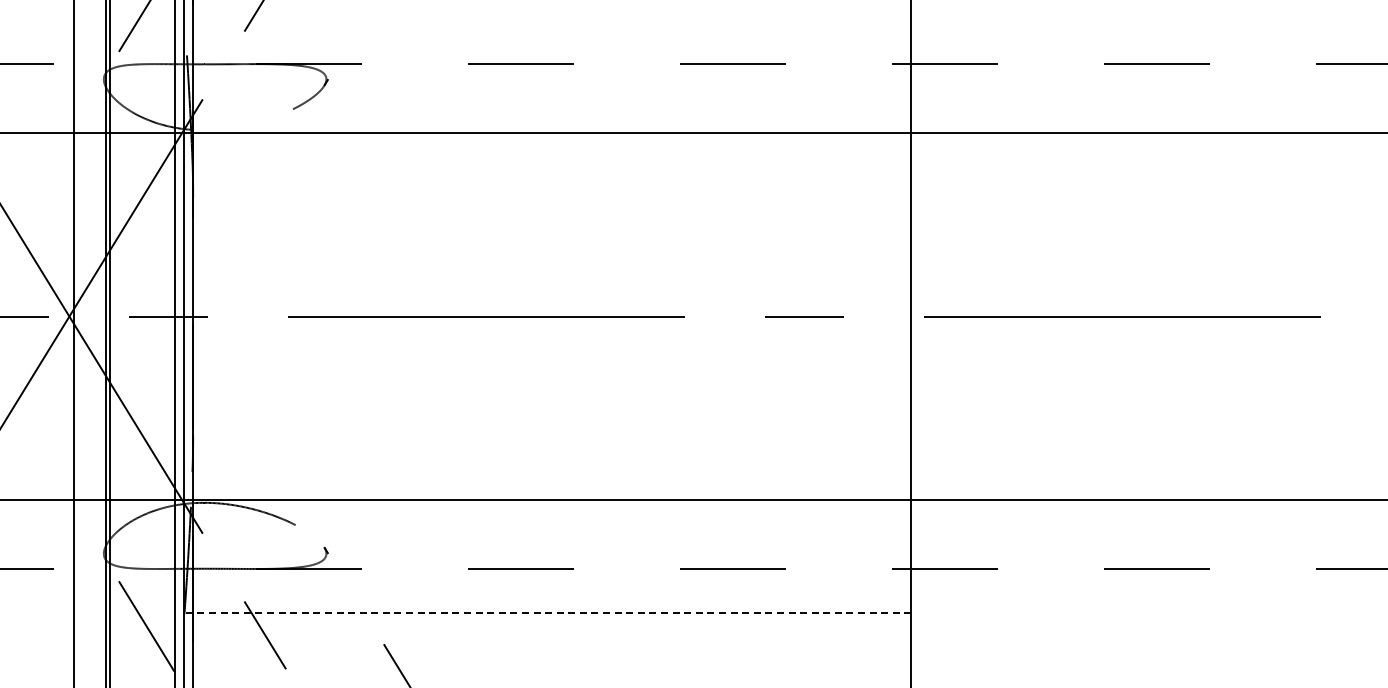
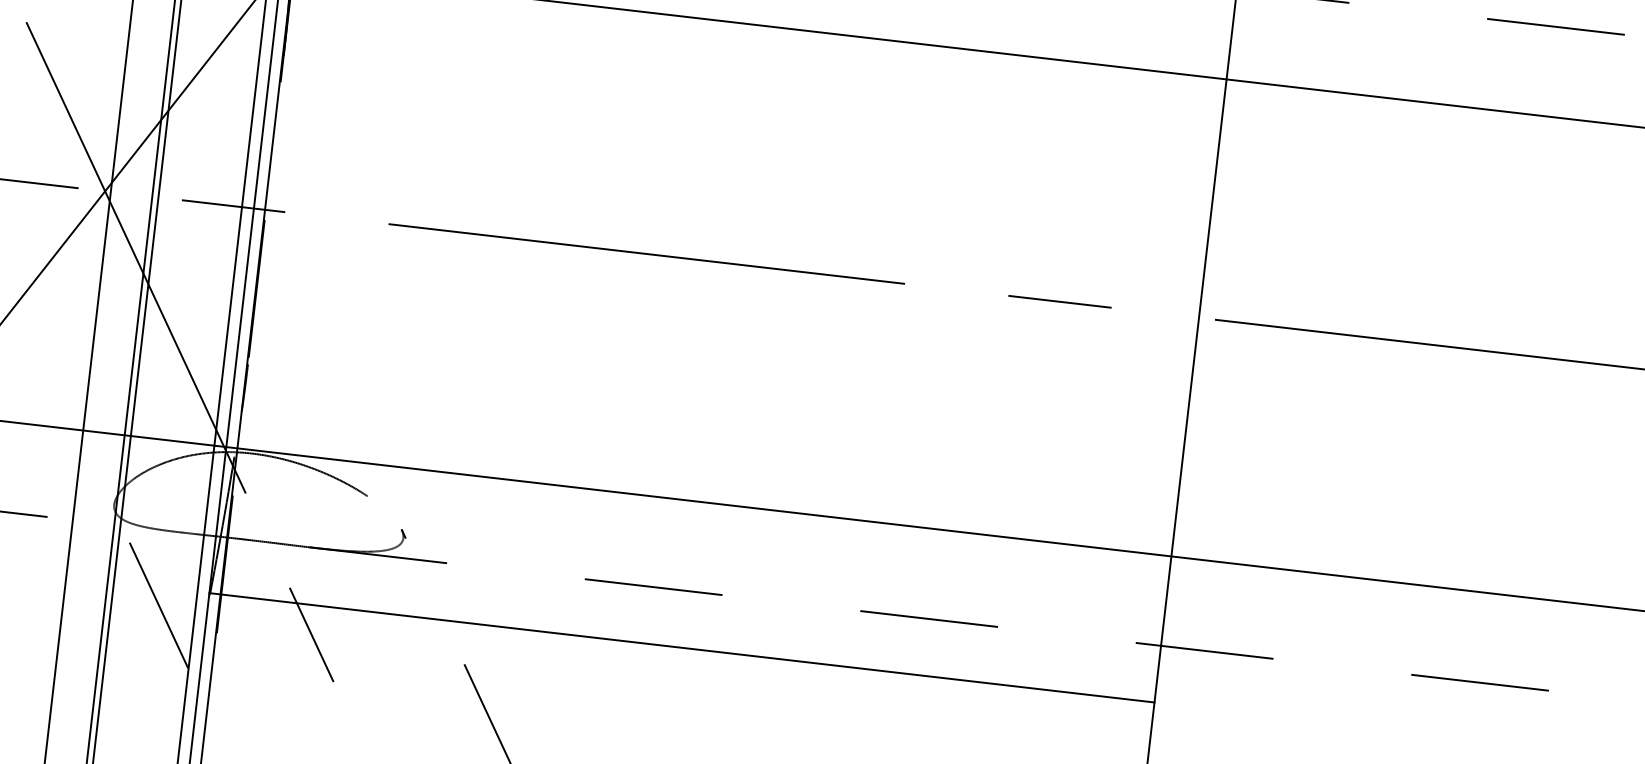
line: (547, 612) -> (681, 647), dashed -> solid

